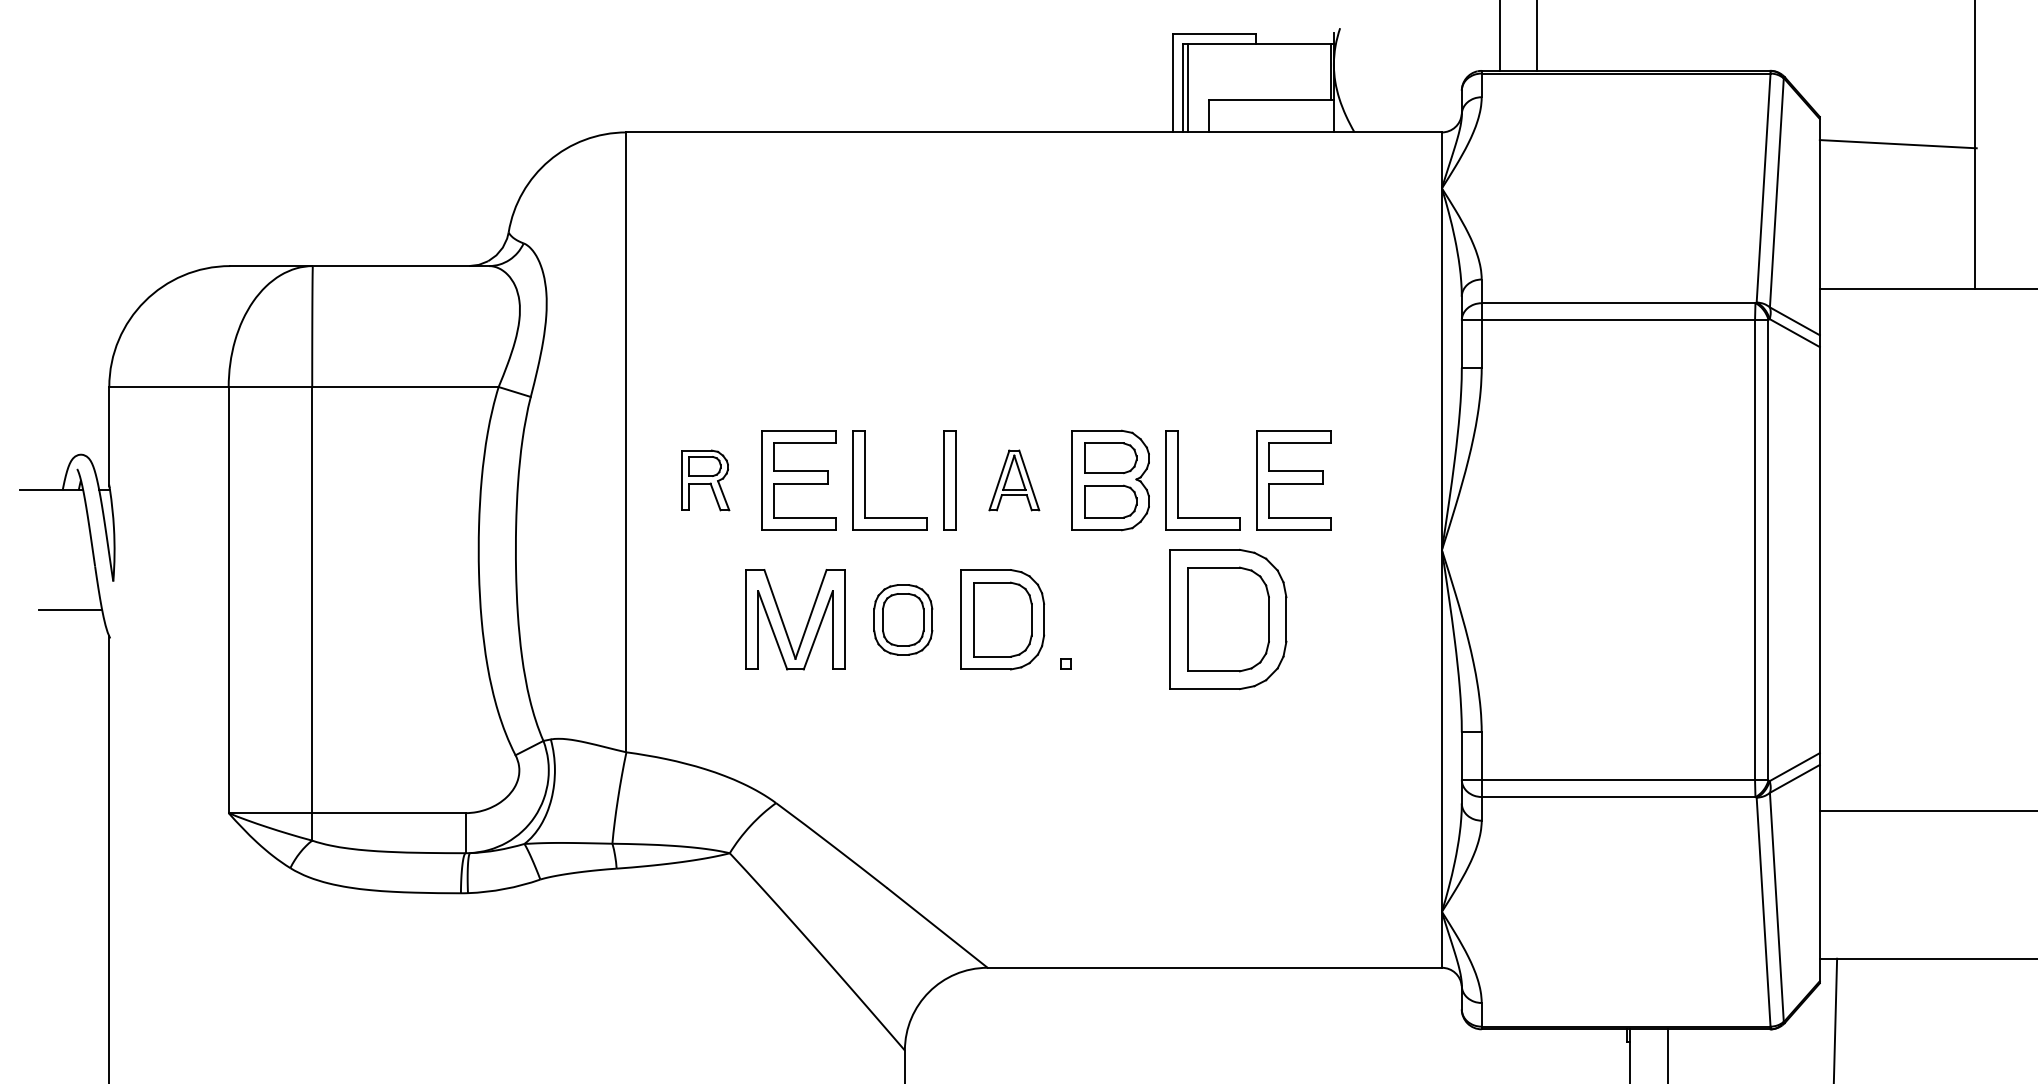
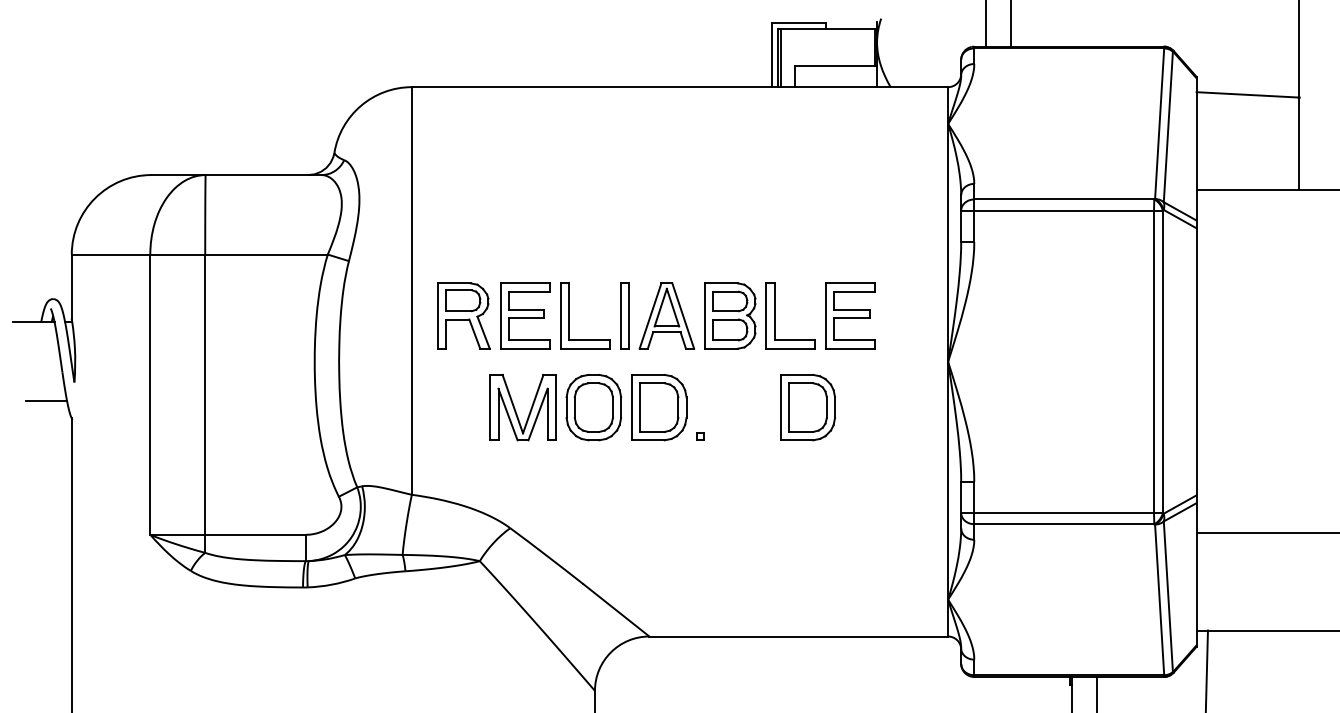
part: (704, 479) -> (463, 315), size x1.67
part: (1013, 479) -> (666, 315), size x1.67
part: (902, 619) -> (593, 407), size x1.43
part: (1228, 619) -> (807, 407), size x0.71

